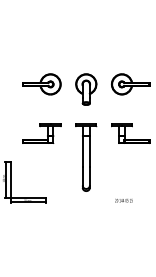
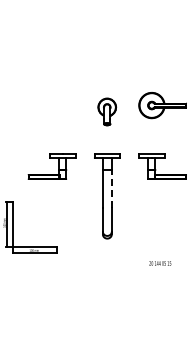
part: (41, 84) -> (51, 105), removed
part: (85, 89) -> (106, 111), size x0.7
line: (89, 150) -> (111, 188), solid -> dashed
text: (124, 200) -> (160, 263), moved

